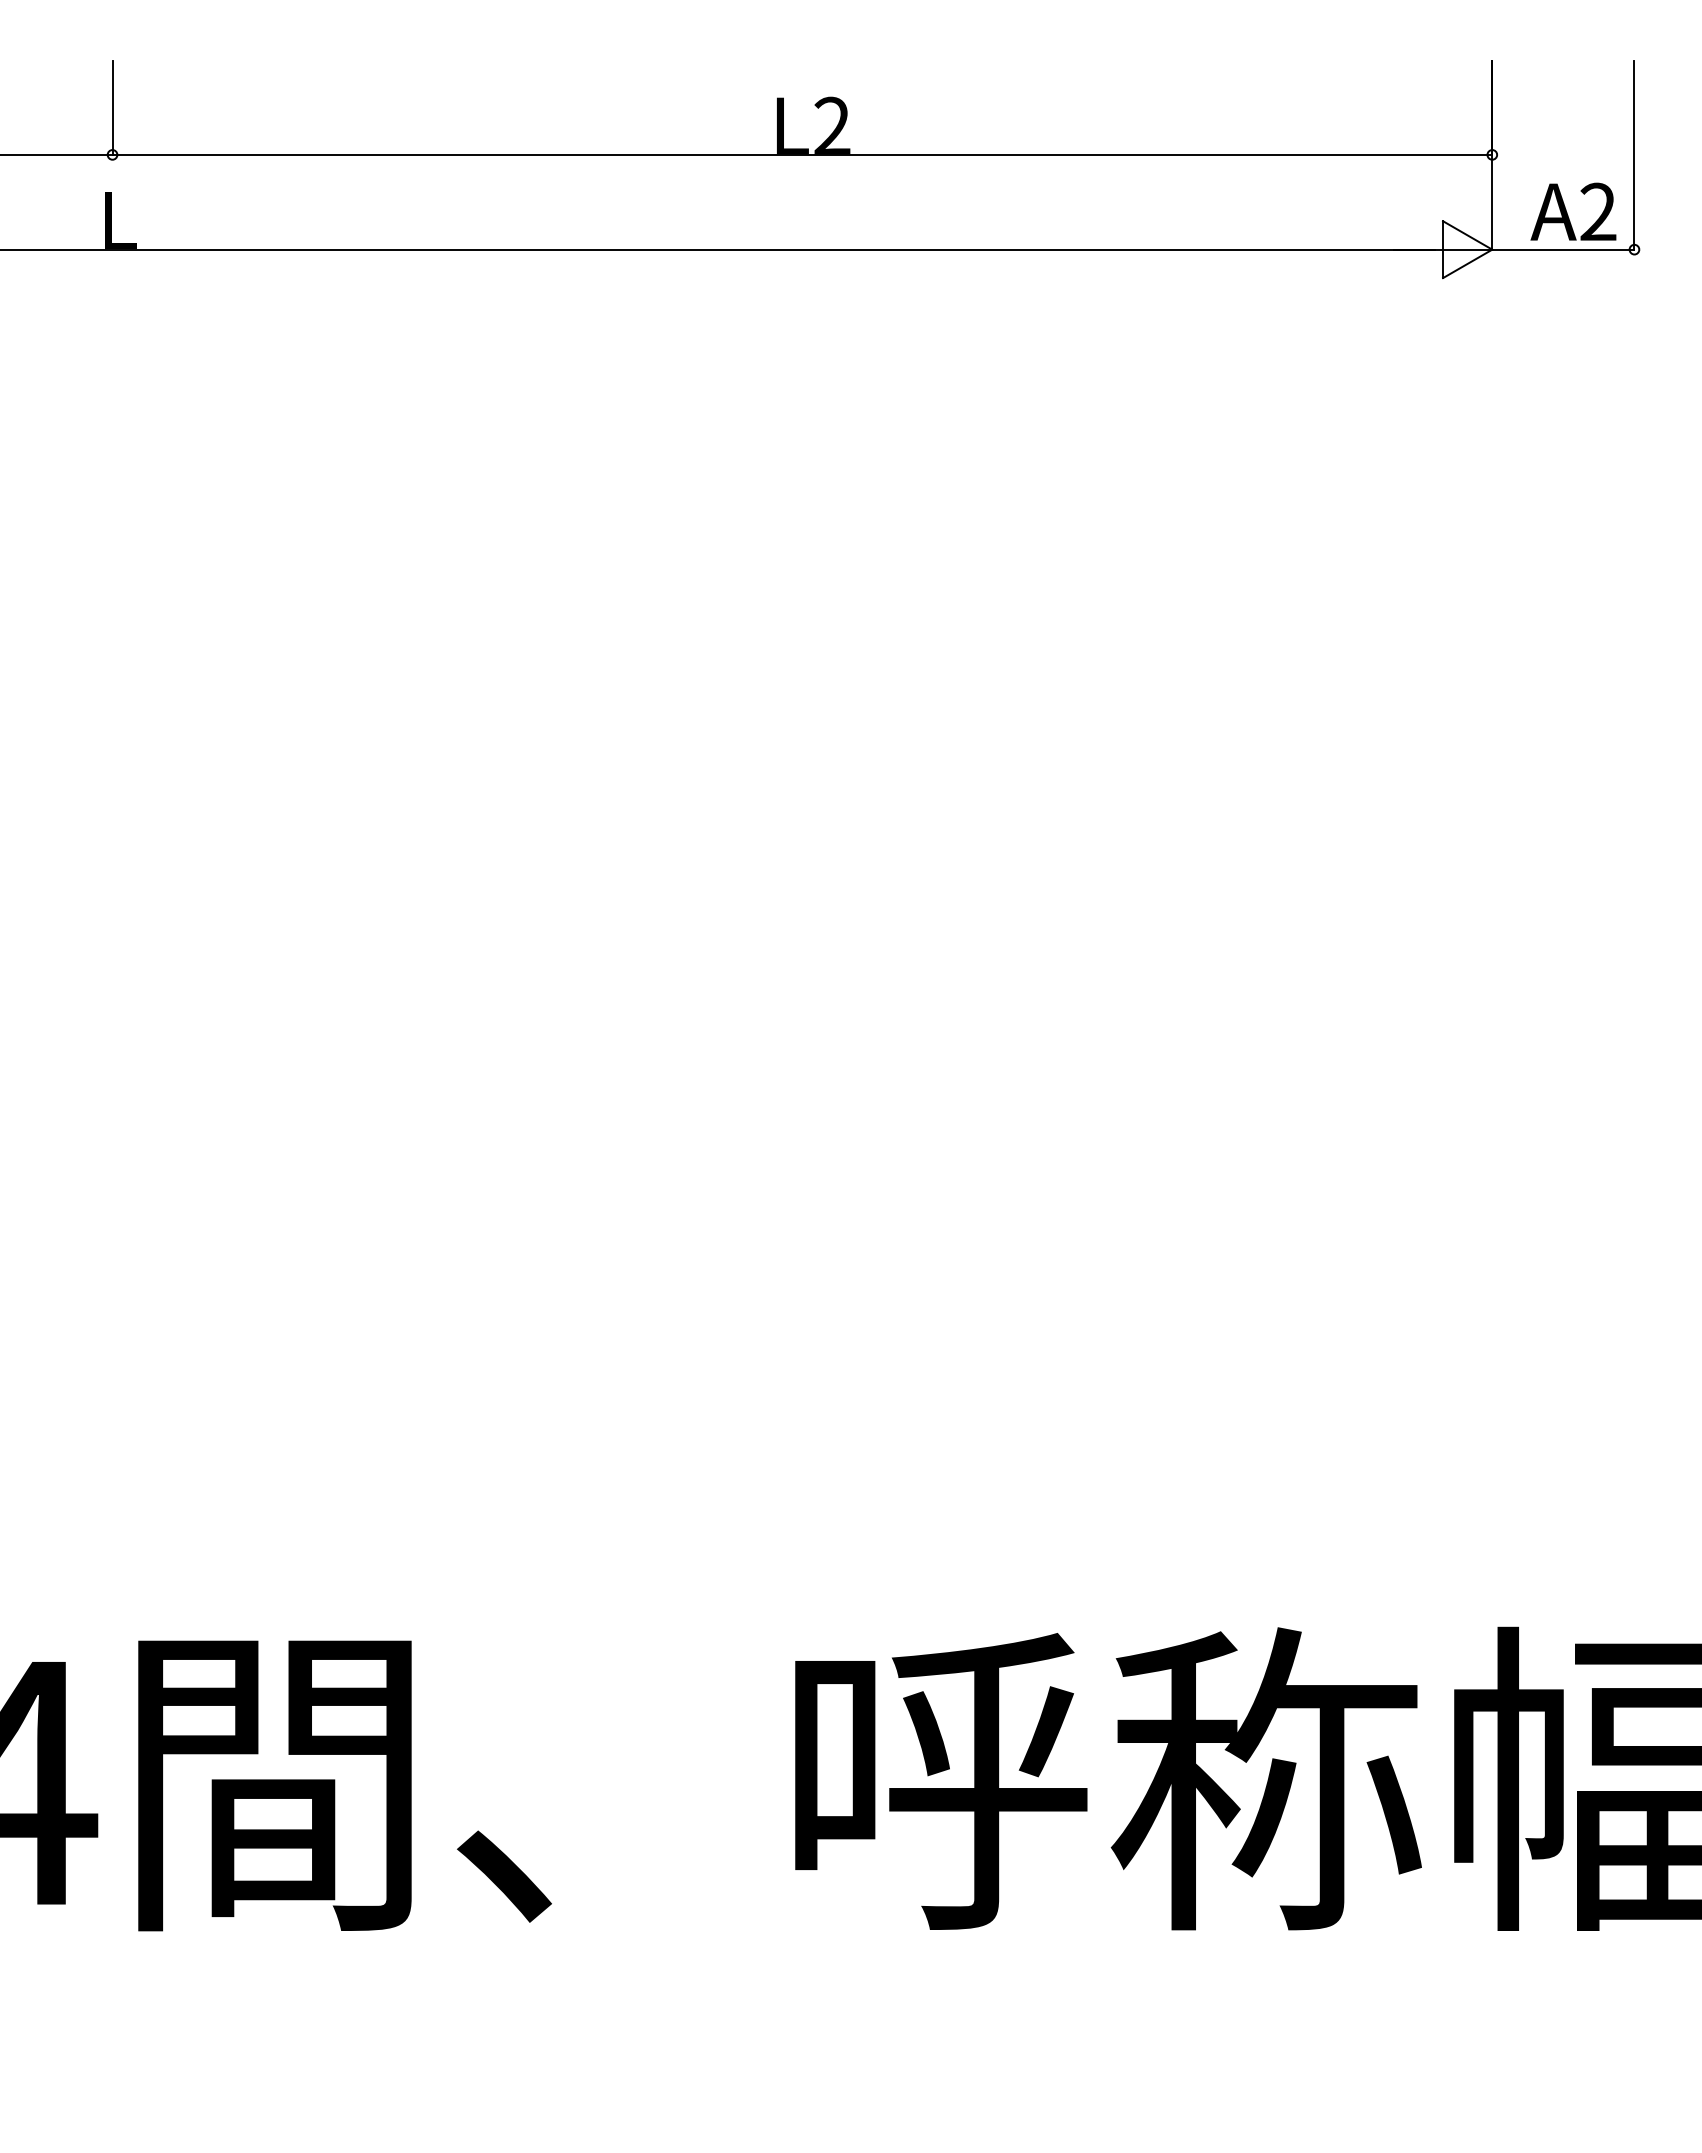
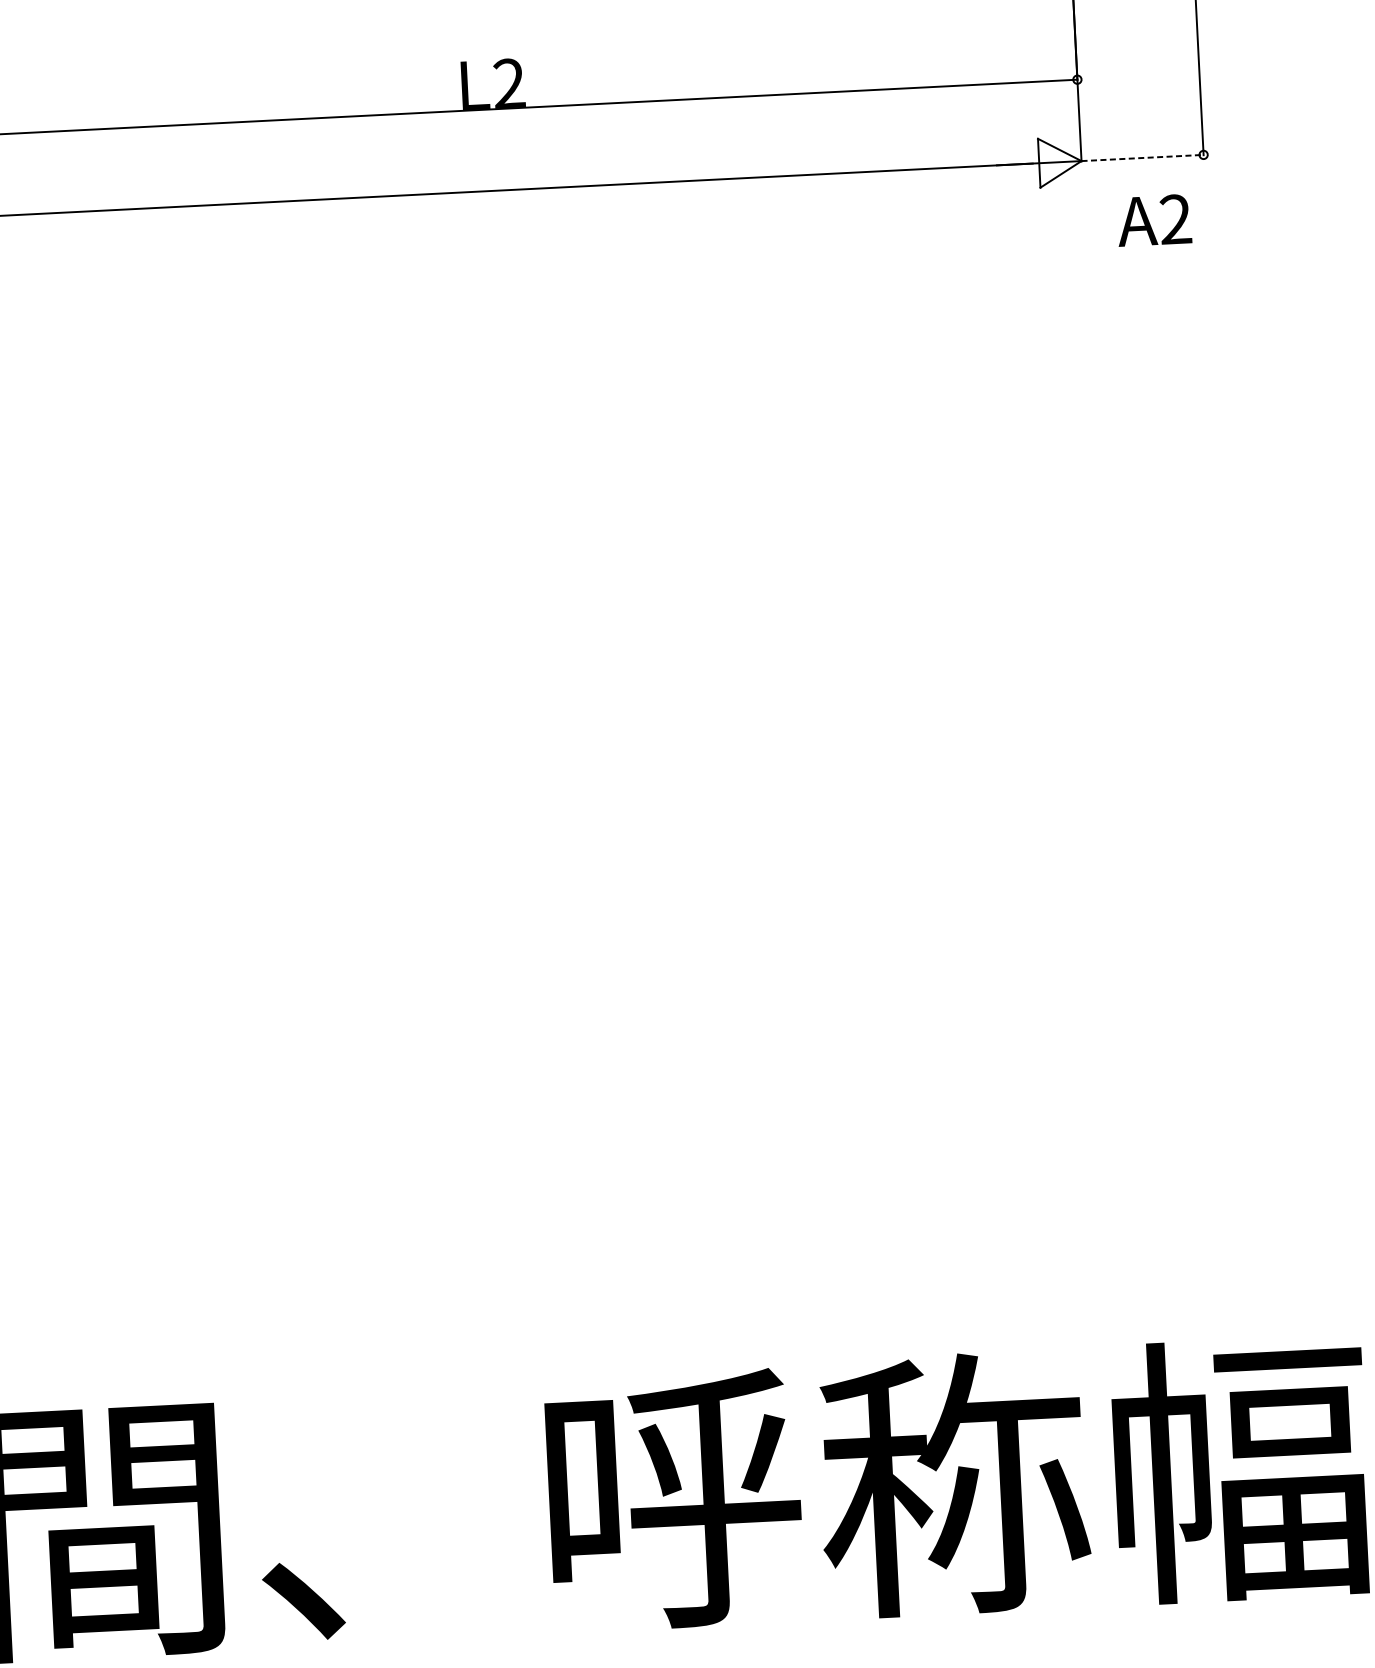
text: (1573, 211) -> (1154, 220), moved
line: (1563, 249) -> (1142, 157), solid -> dashed

